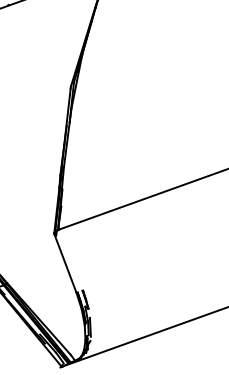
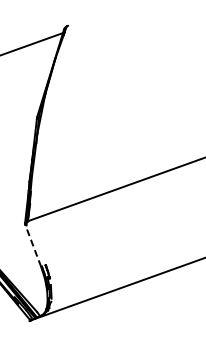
line: (65, 263) -> (33, 245), solid -> dashed

